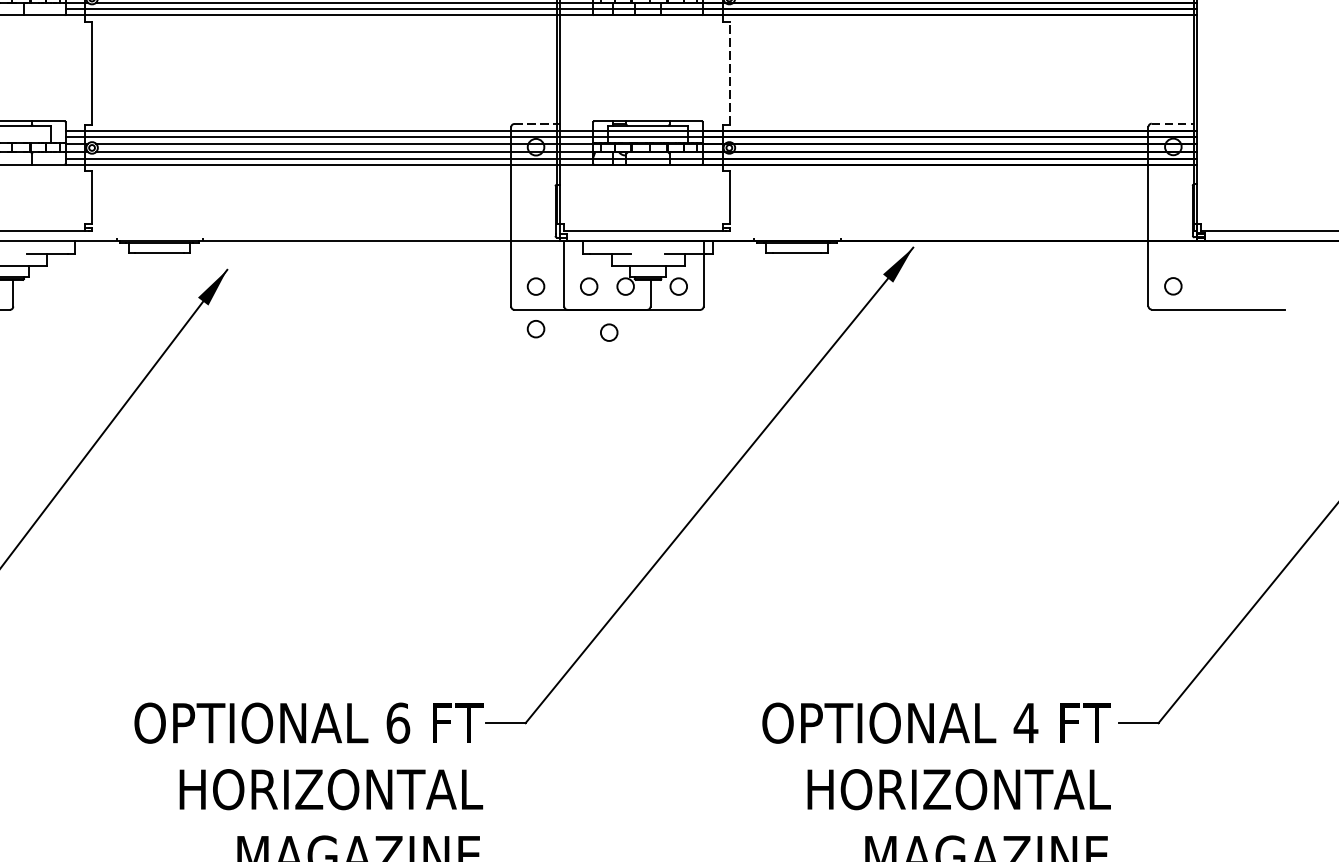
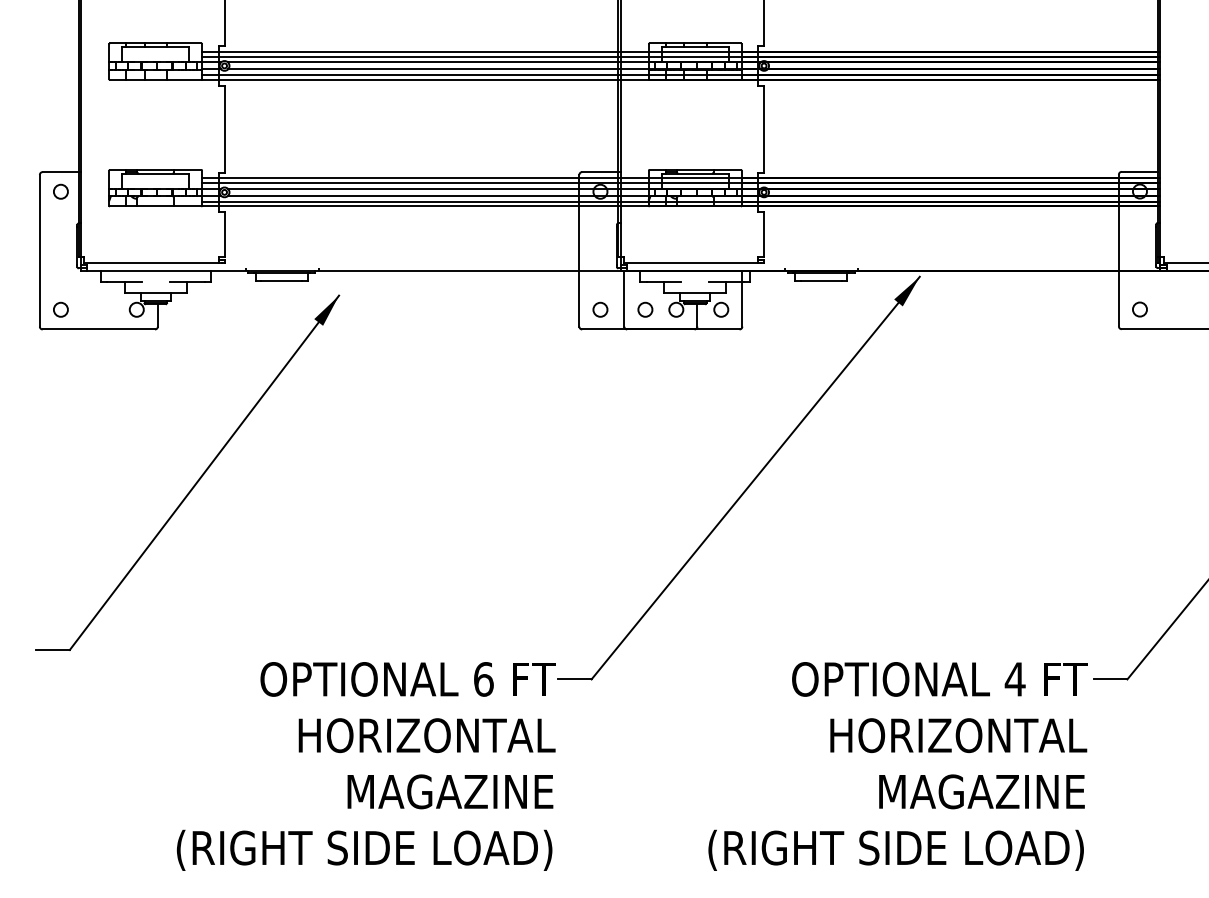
line: (729, 72) -> (764, 128), dashed -> solid
line: (1172, 123) -> (1139, 171), dashed -> solid
line: (537, 124) -> (601, 172), dashed -> solid
circle: (536, 328) -> (600, 345), removed
circle: (609, 332) -> (662, 348), removed

